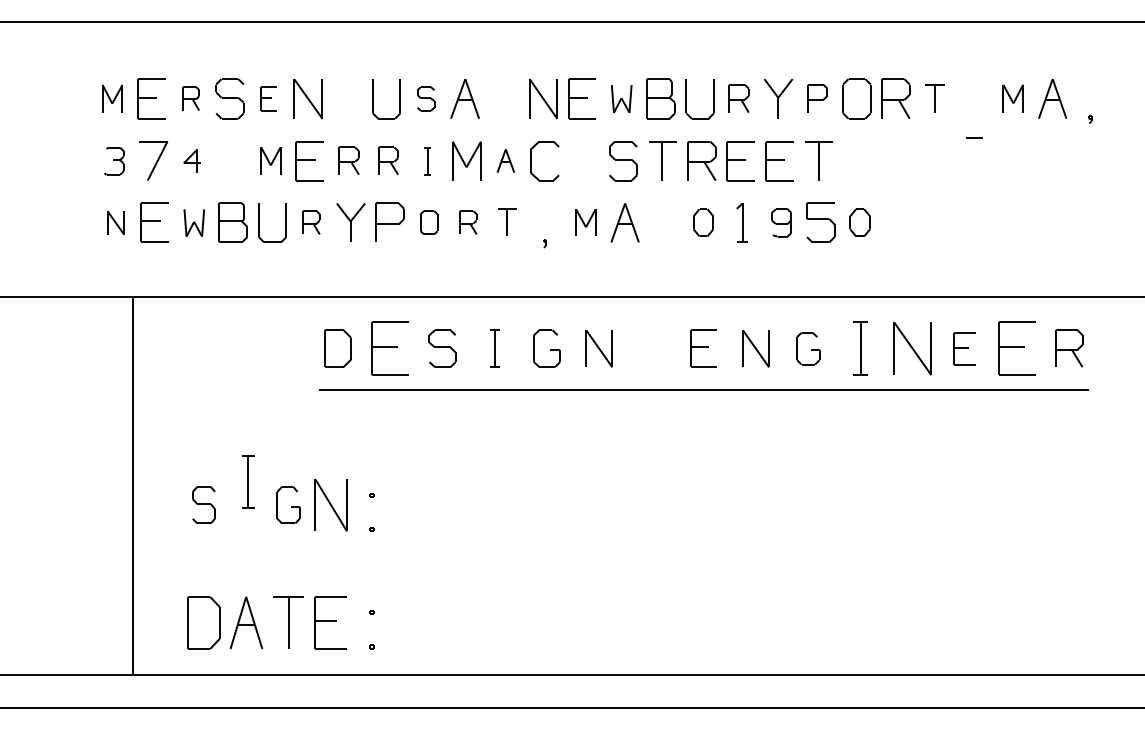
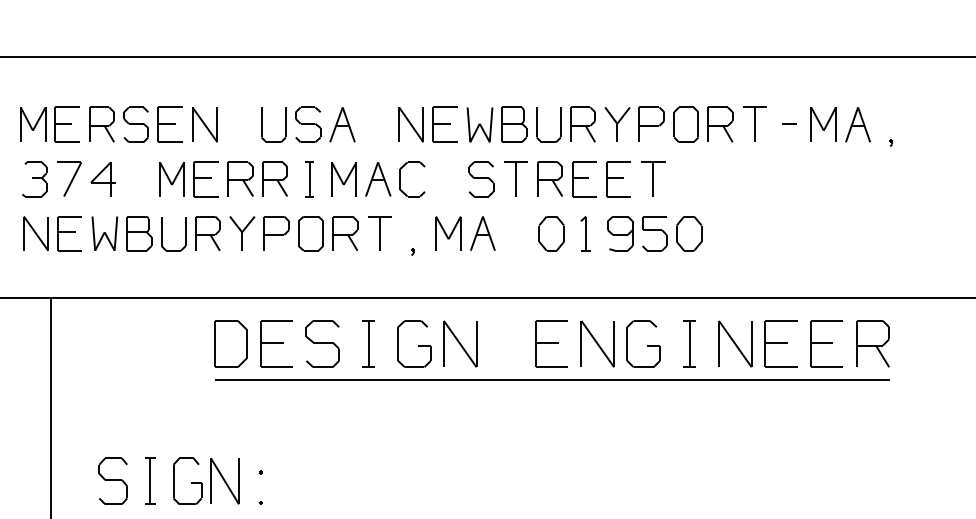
part: (112, 98) -> (33, 124), size x1.43
part: (190, 98) -> (101, 124), size x1.67
part: (268, 98) -> (170, 124), size x1.67
part: (425, 98) -> (307, 124), size x1.67
part: (621, 98) -> (479, 124), size x1.43
part: (738, 98) -> (582, 124), size x1.43
part: (817, 98) -> (651, 124), size x1.43
part: (934, 98) -> (754, 124), size x1.43
part: (1012, 98) -> (822, 124), size x1.43
line: (974, 137) -> (789, 123), moved
part: (191, 160) -> (102, 178), size x1.67
part: (270, 160) -> (171, 178), size x1.43
part: (348, 160) -> (240, 178), size x1.43
part: (388, 160) -> (275, 178), size x1.43
part: (505, 160) -> (377, 178), size x1.67
part: (114, 161) -> (34, 179), size x1.43
part: (427, 161) -> (309, 179), size x1.43
part: (507, 221) -> (379, 232), size x1.43
part: (115, 222) -> (35, 233), size x1.67
part: (194, 222) -> (105, 233), size x1.43
part: (311, 222) -> (207, 233), size x1.67
part: (428, 222) -> (310, 233), size x1.67
part: (468, 222) -> (345, 233), size x1.67
part: (585, 222) -> (448, 233), size x1.43
part: (703, 222) -> (551, 233), size x1.43
part: (781, 222) -> (620, 233), size x1.43
part: (859, 222) -> (688, 233), size x1.43
part: (337, 348) -> (230, 343), size x1.43
part: (442, 348) -> (322, 343), size x1.43
part: (495, 348) -> (369, 343), size x1.43
part: (546, 348) -> (413, 343), size x1.43
part: (599, 348) -> (460, 343), size x1.43
part: (702, 348) -> (550, 343), size x1.43
part: (755, 348) -> (597, 343), size x1.43
part: (808, 348) -> (643, 343), size x1.67
part: (964, 348) -> (780, 343), size x1.67
part: (1069, 348) -> (872, 343), size x1.43
part: (248, 481) -> (150, 480), moved
part: (203, 504) -> (113, 480), size x1.43
part: (288, 504) -> (187, 480), size x1.43

